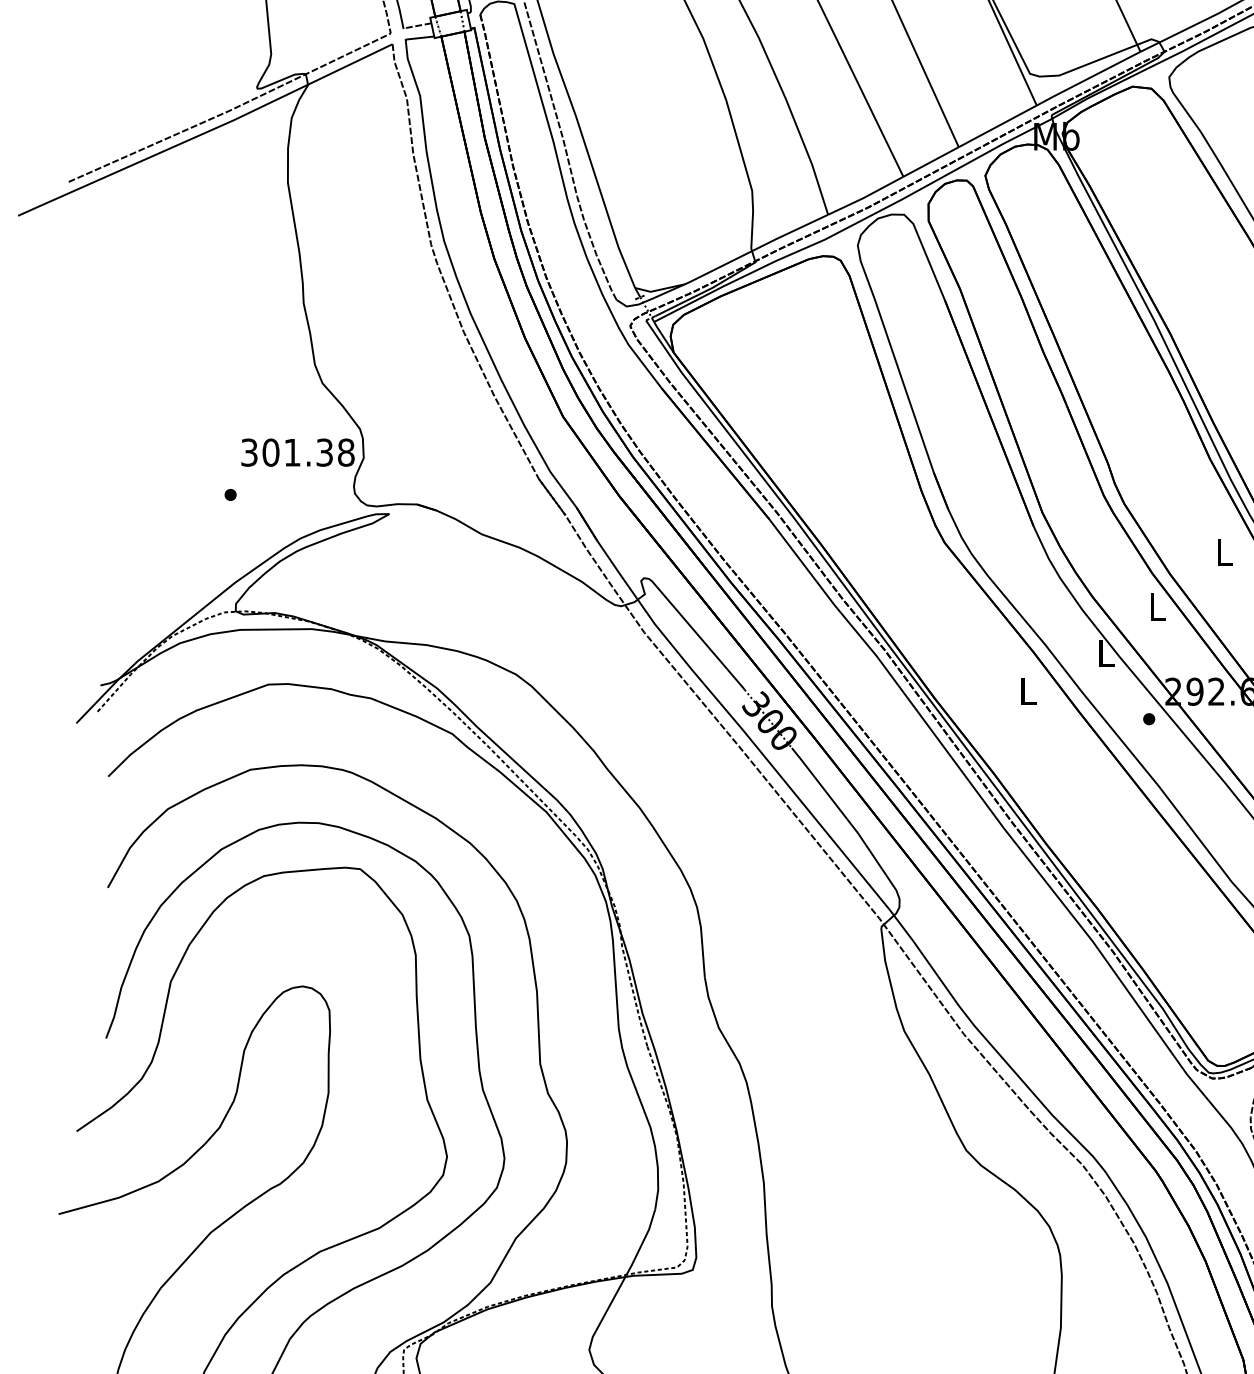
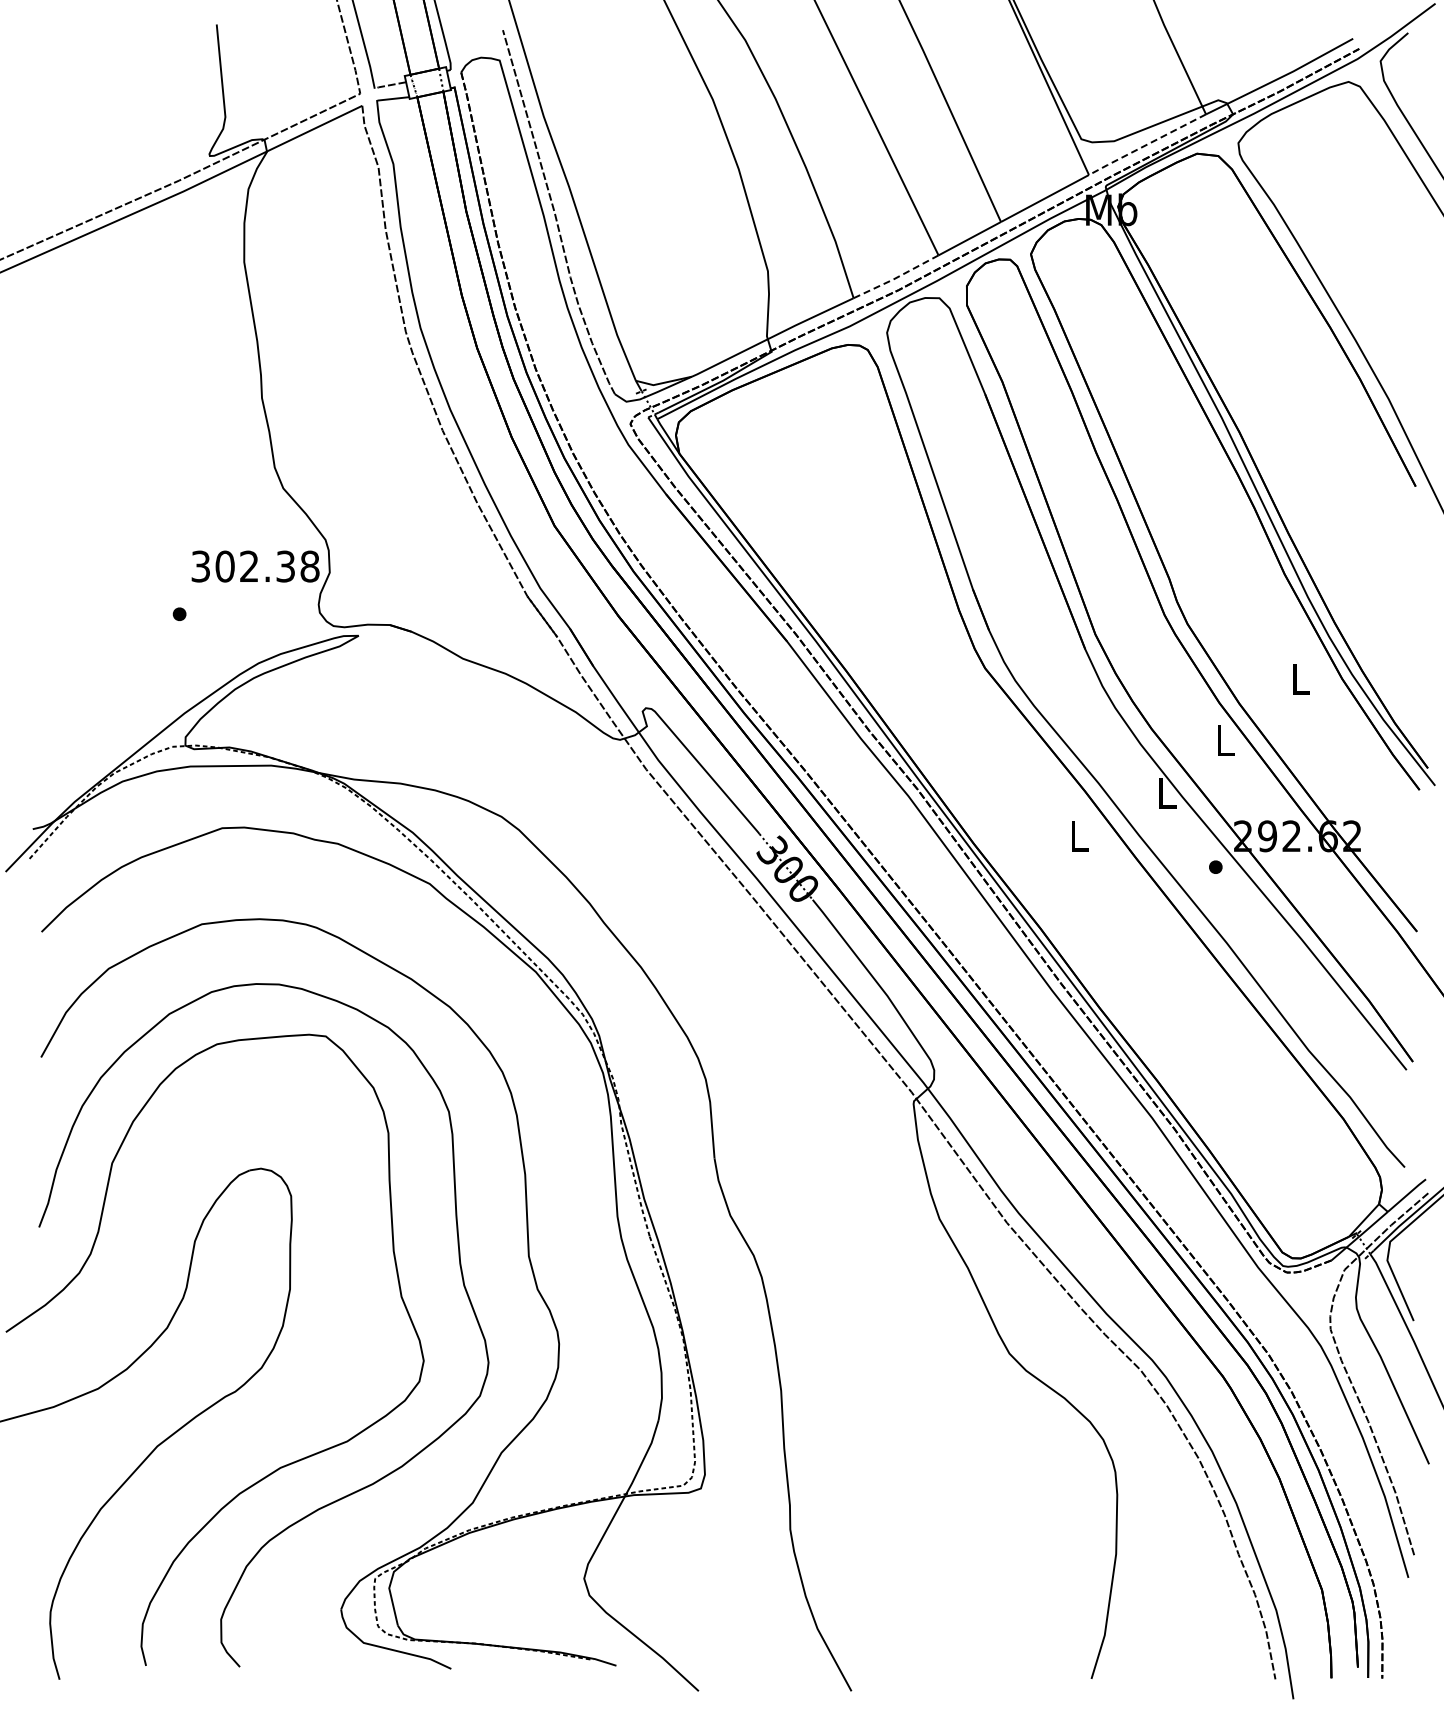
line: (1087, 78) -> (1146, 144), solid -> dashed
line: (865, 197) -> (895, 278), solid -> dashed
text: (292, 451) -> (249, 565), 301.38 -> 302.38

